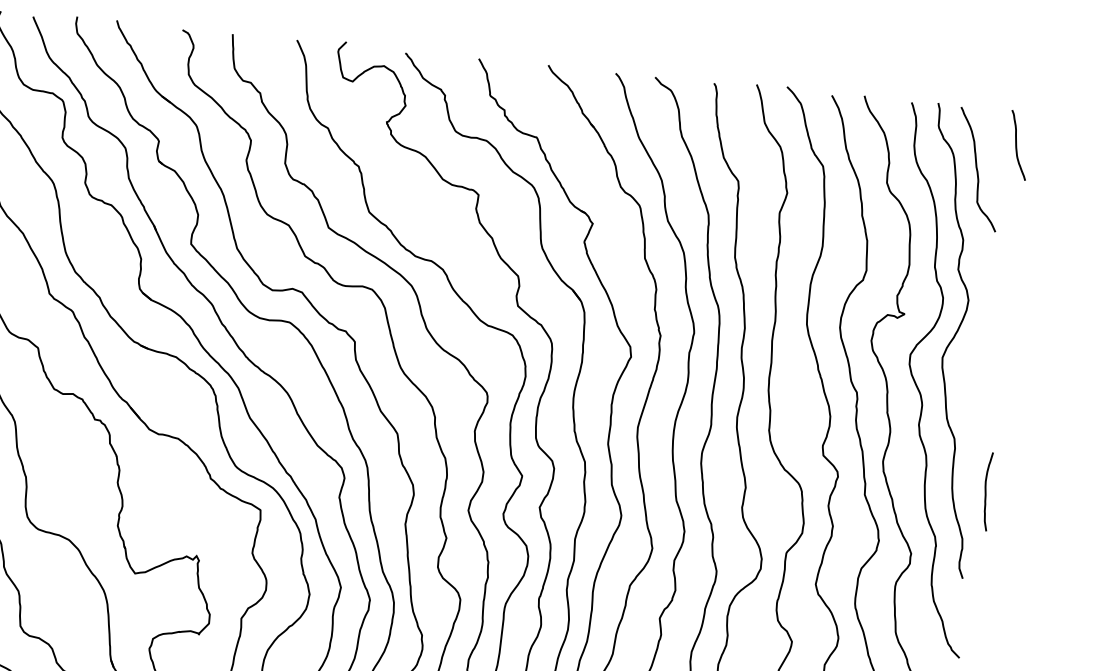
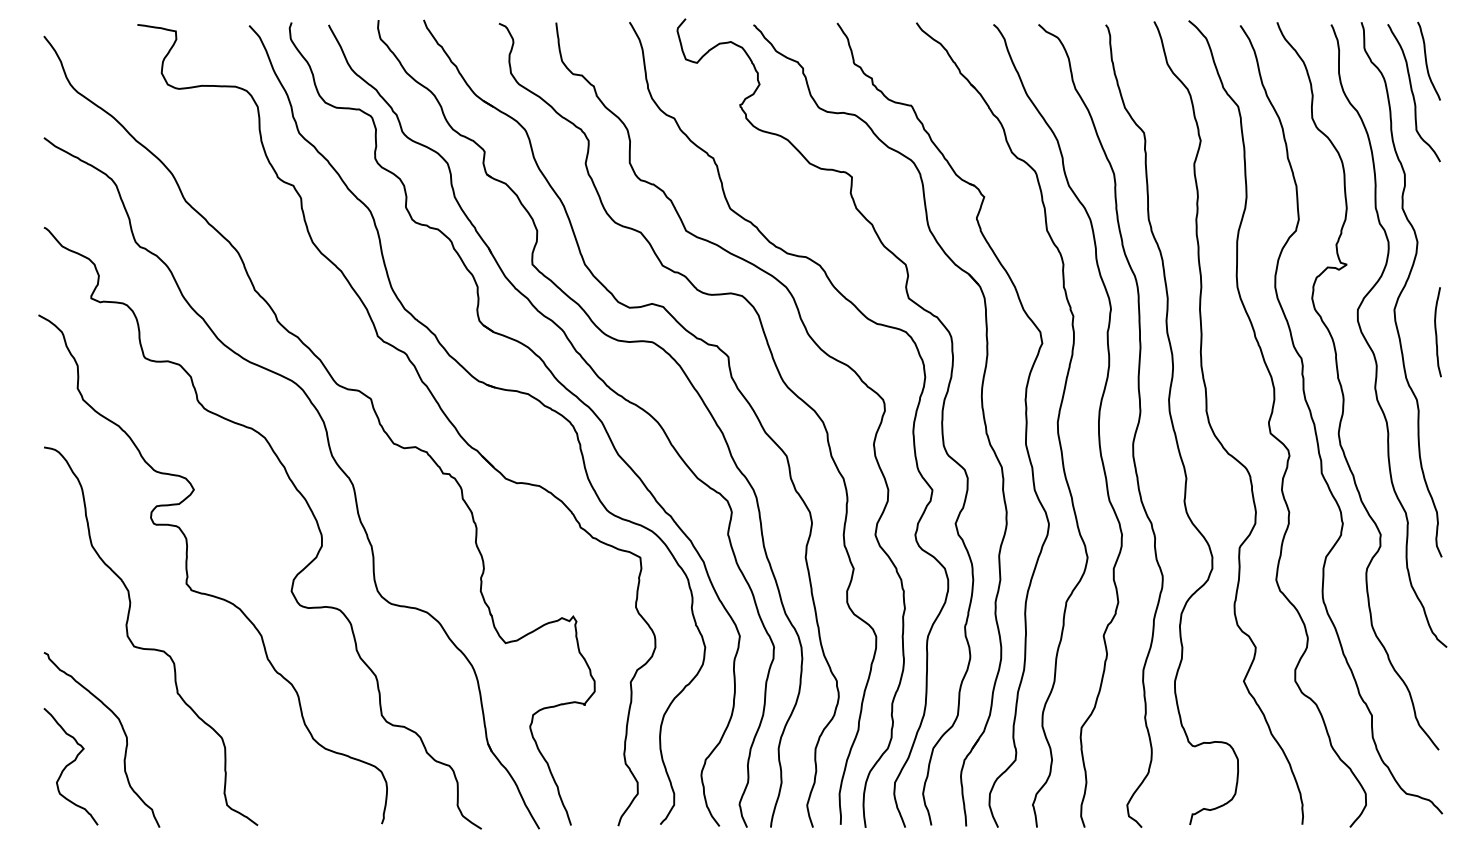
curve: (1017, 145) -> (1427, 61), moved
curve: (986, 491) -> (1436, 332), moved

